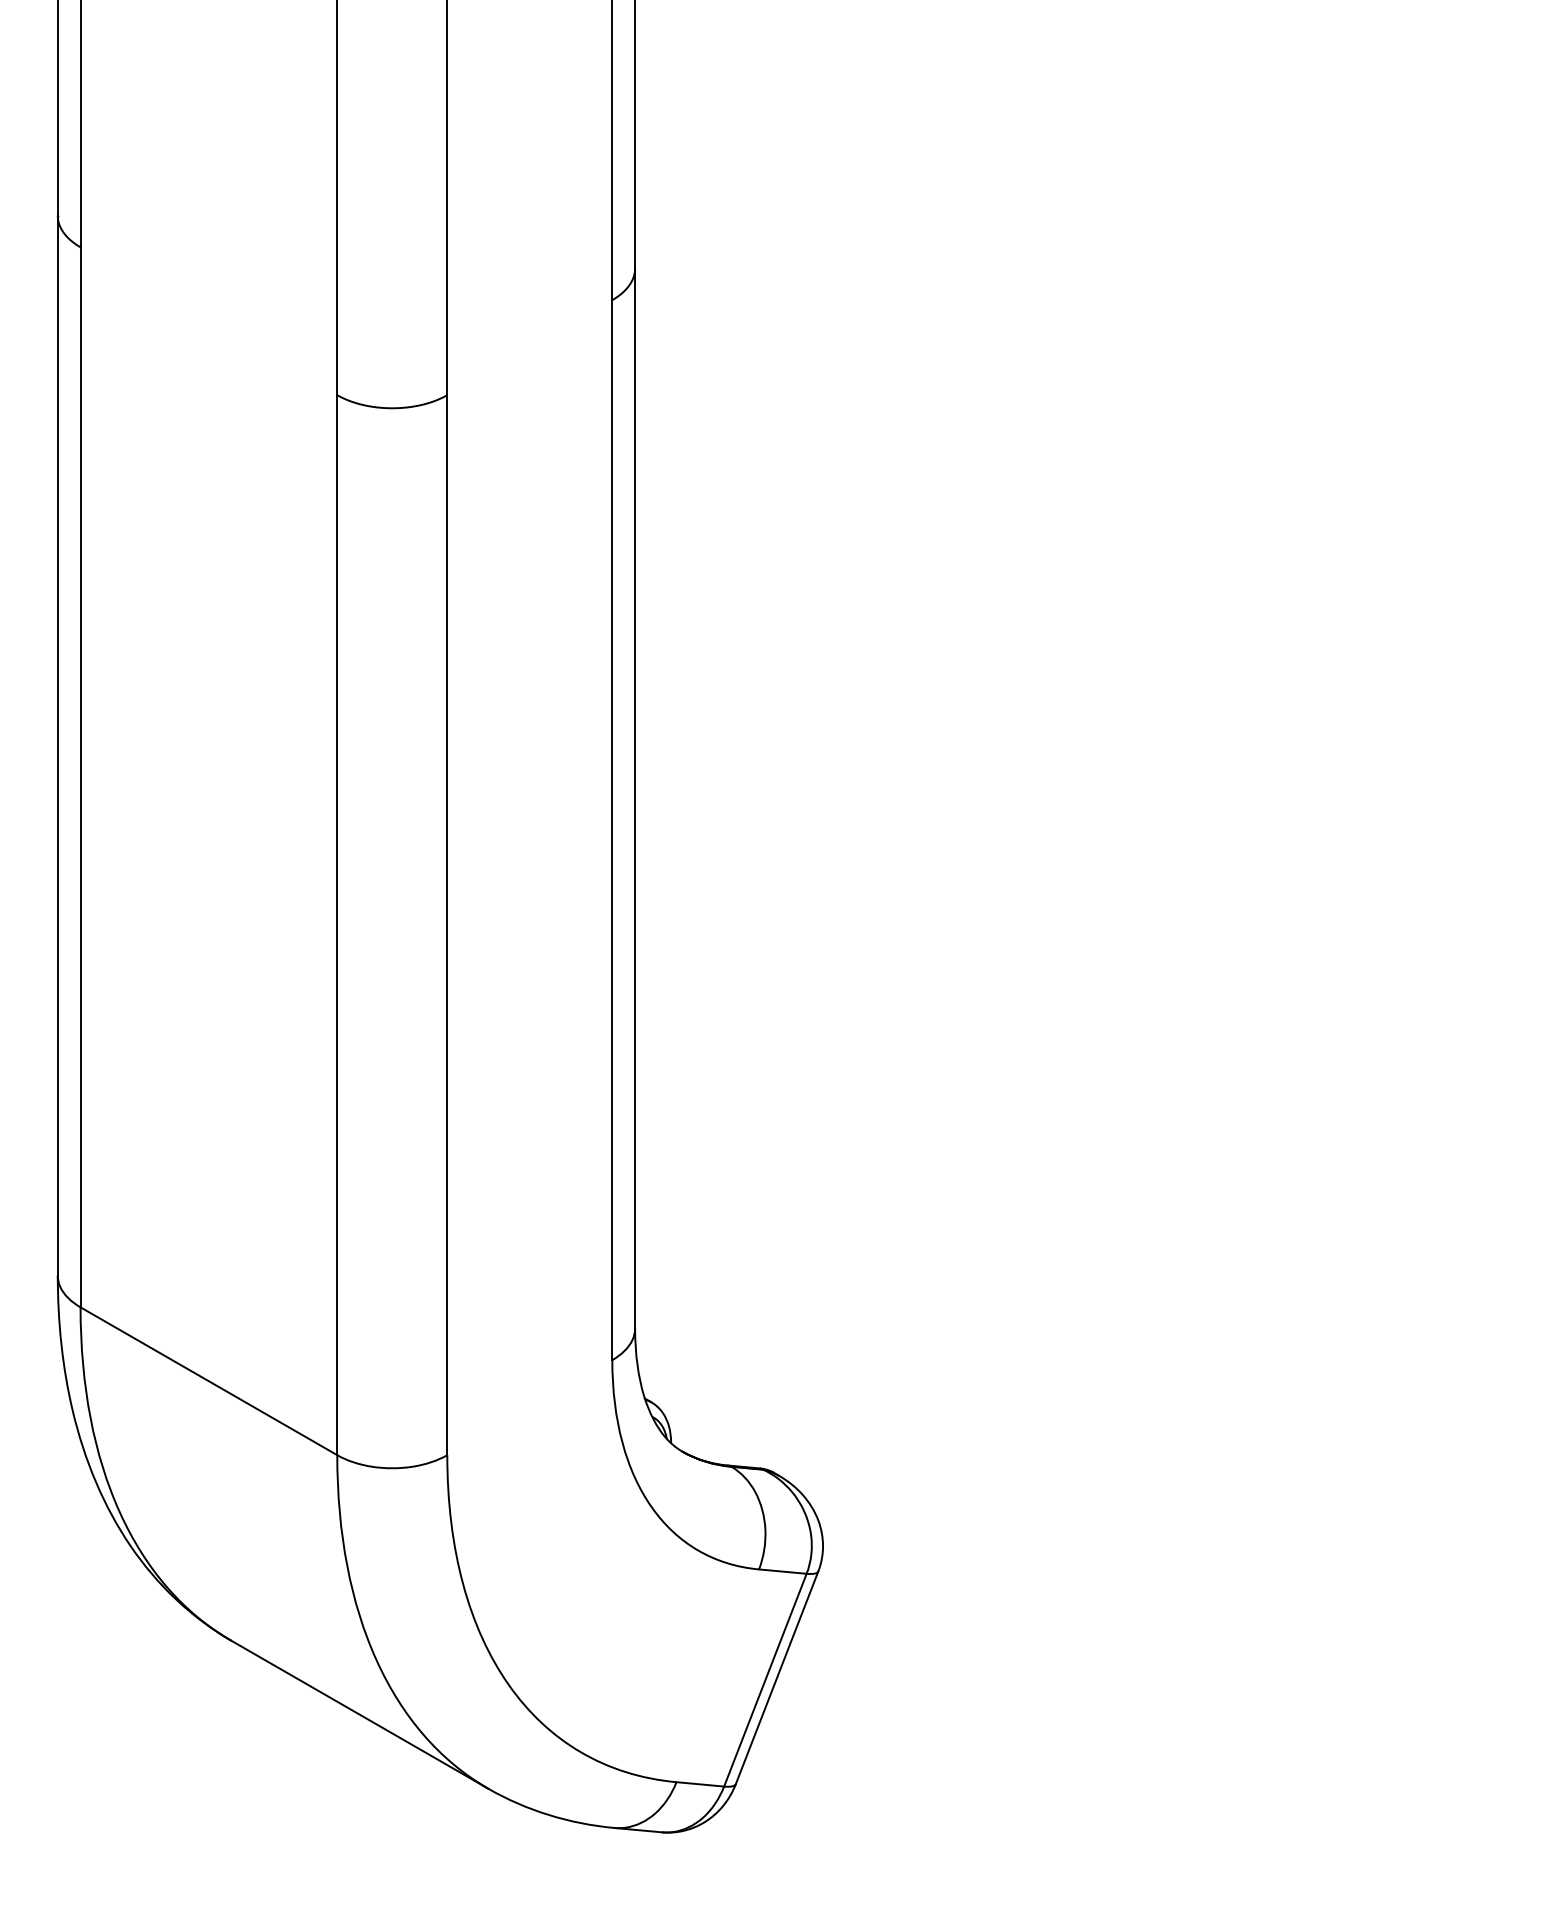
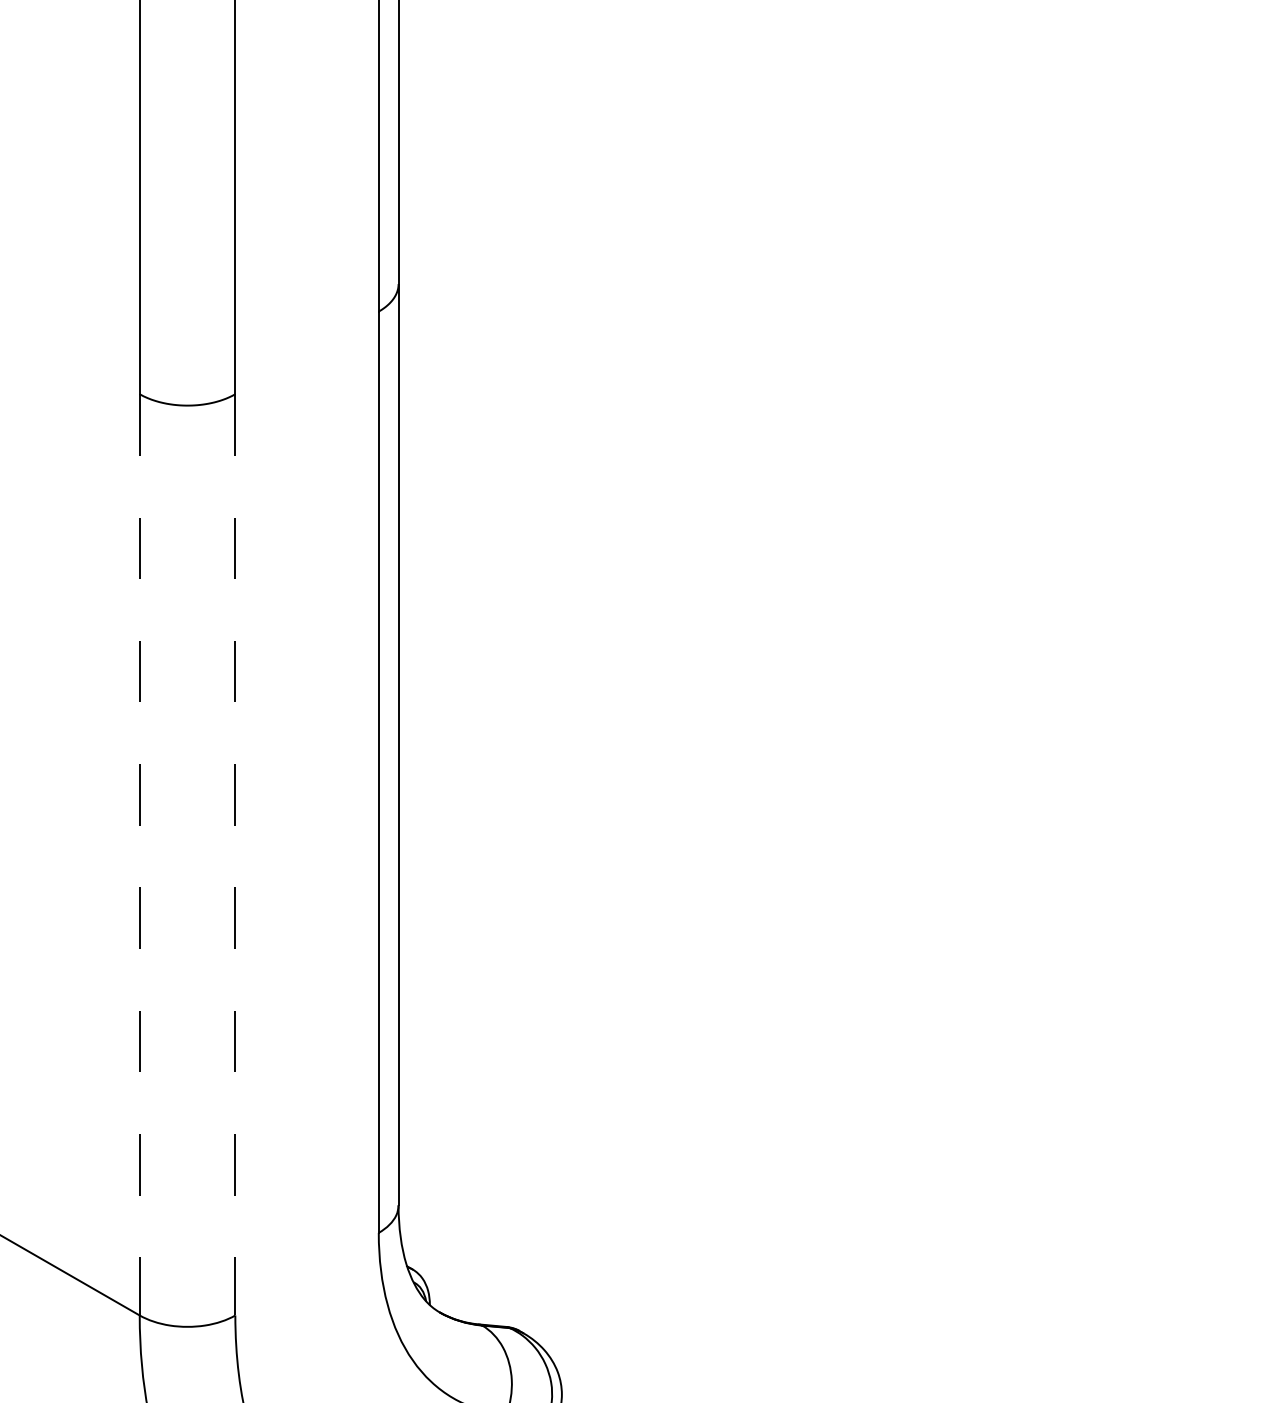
line: (337, 925) -> (139, 855), solid -> dashed
line: (447, 925) -> (235, 855), solid -> dashed

